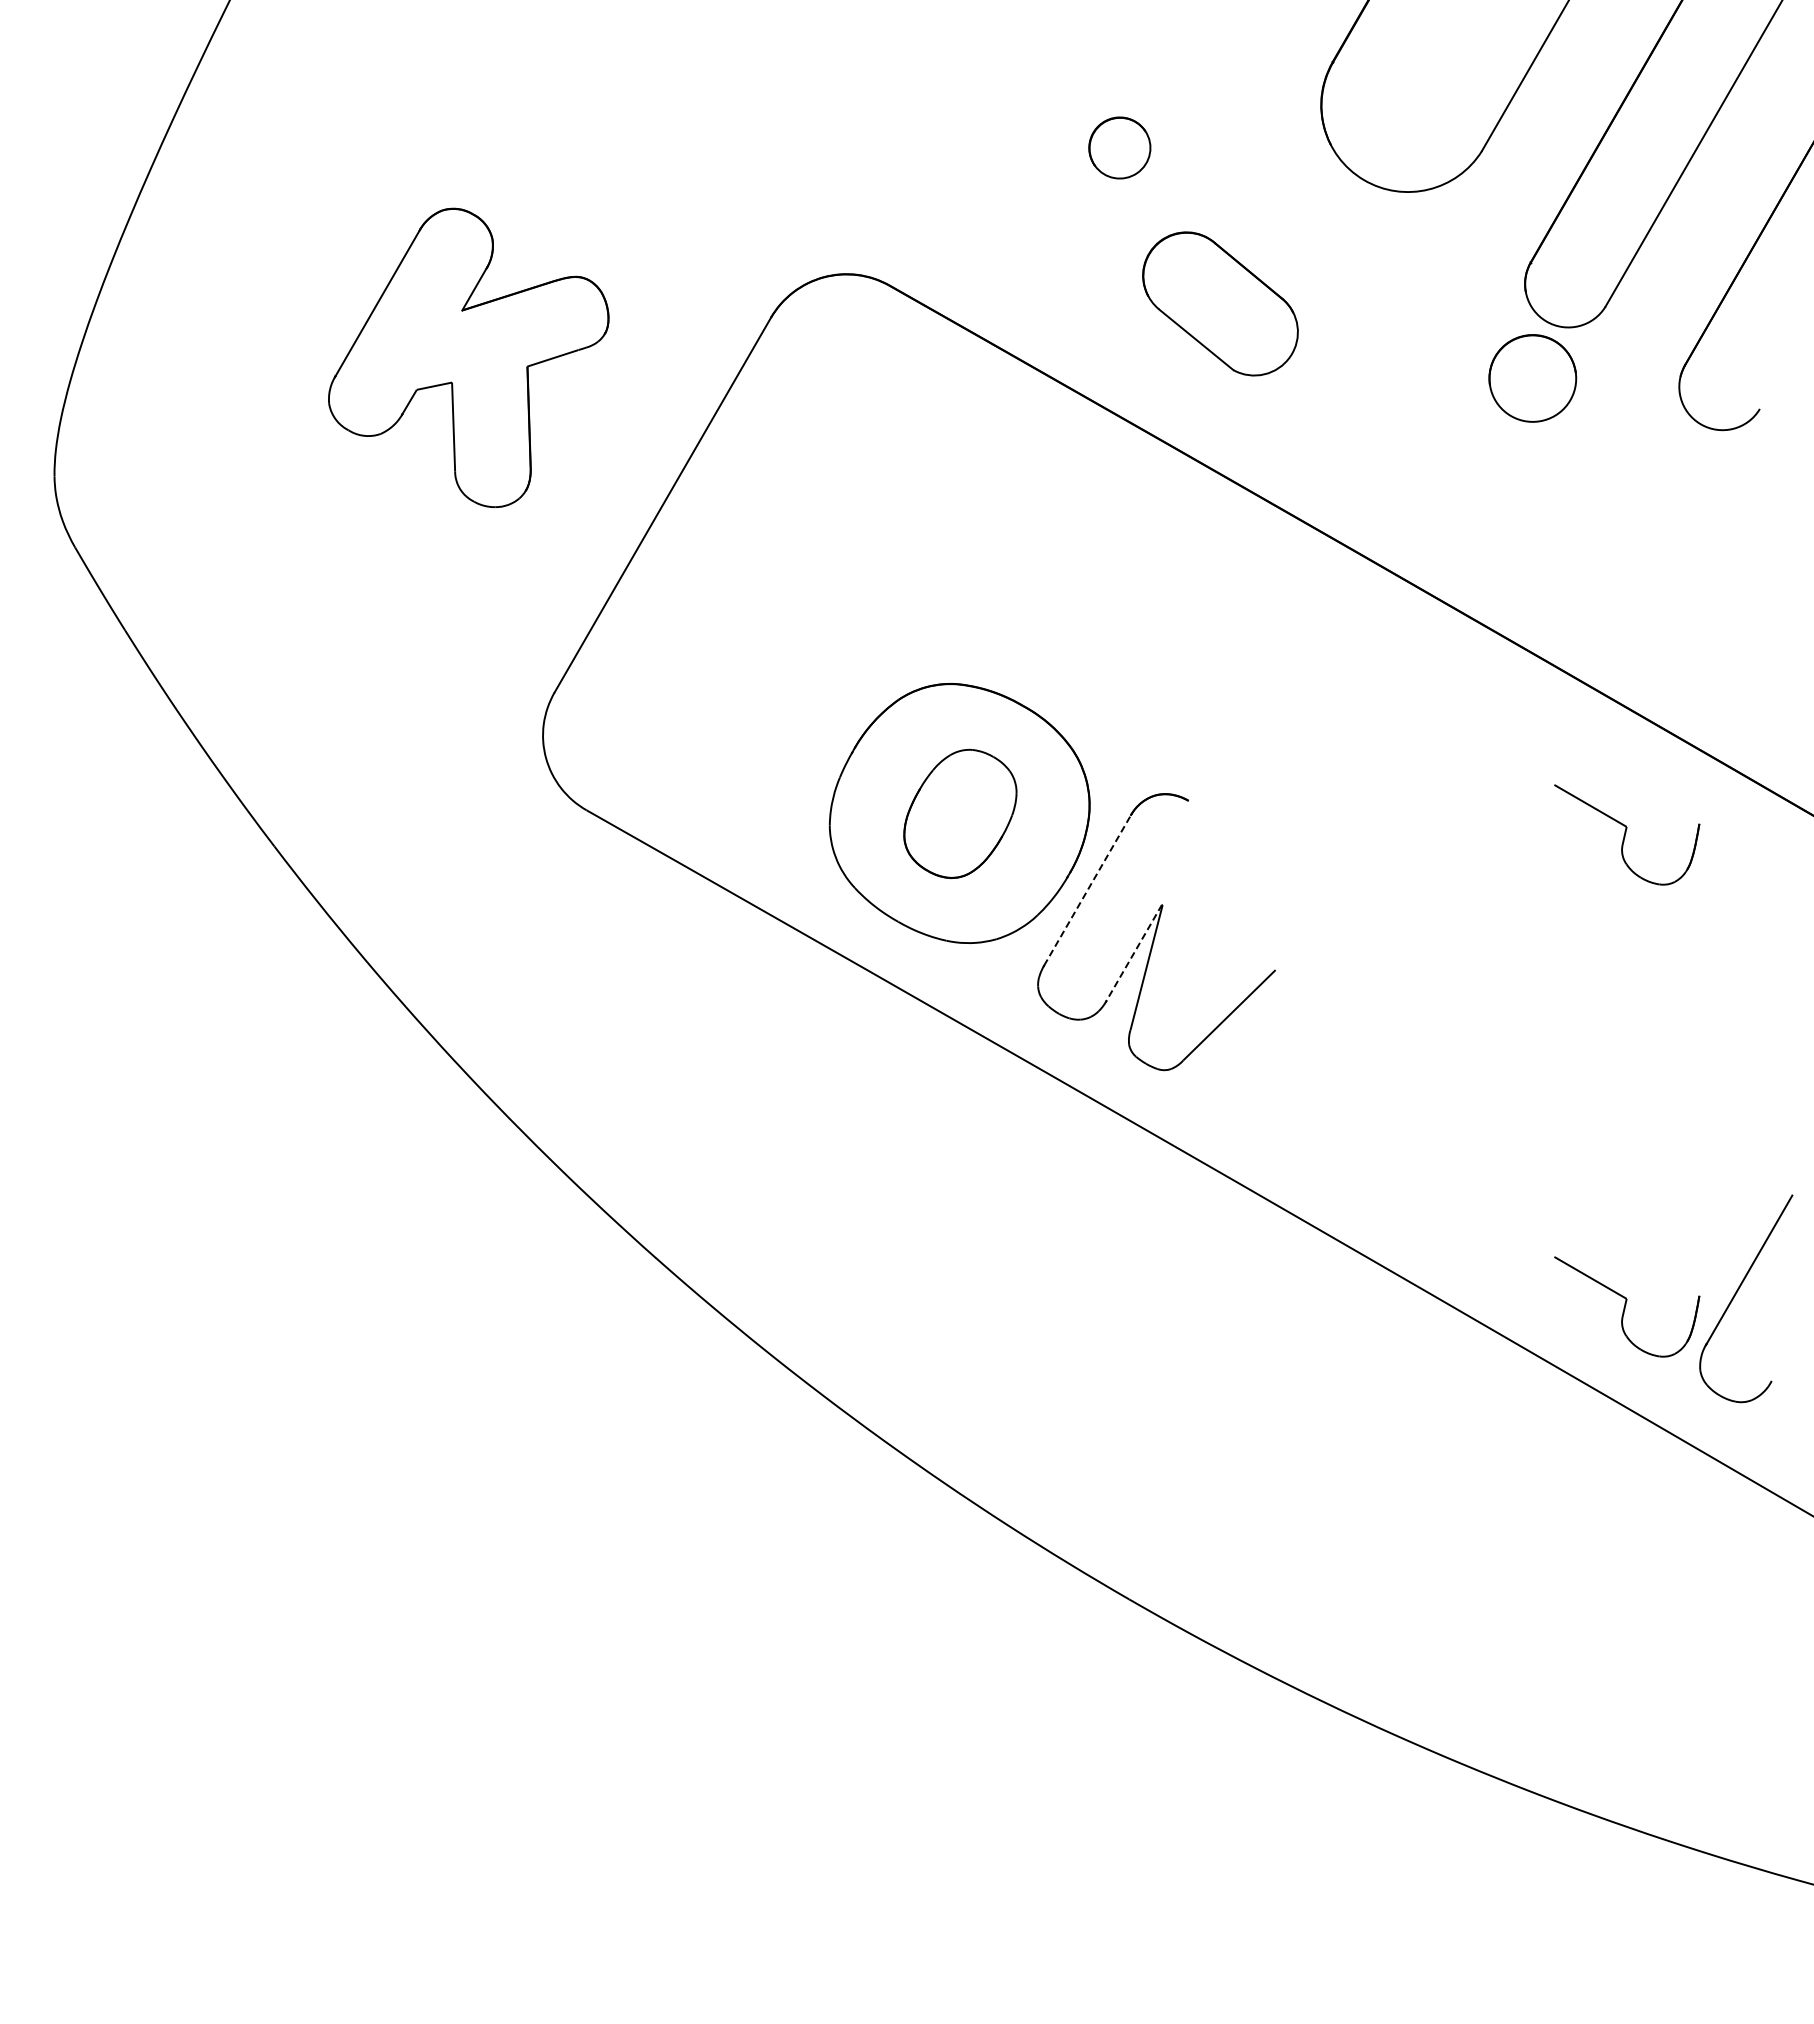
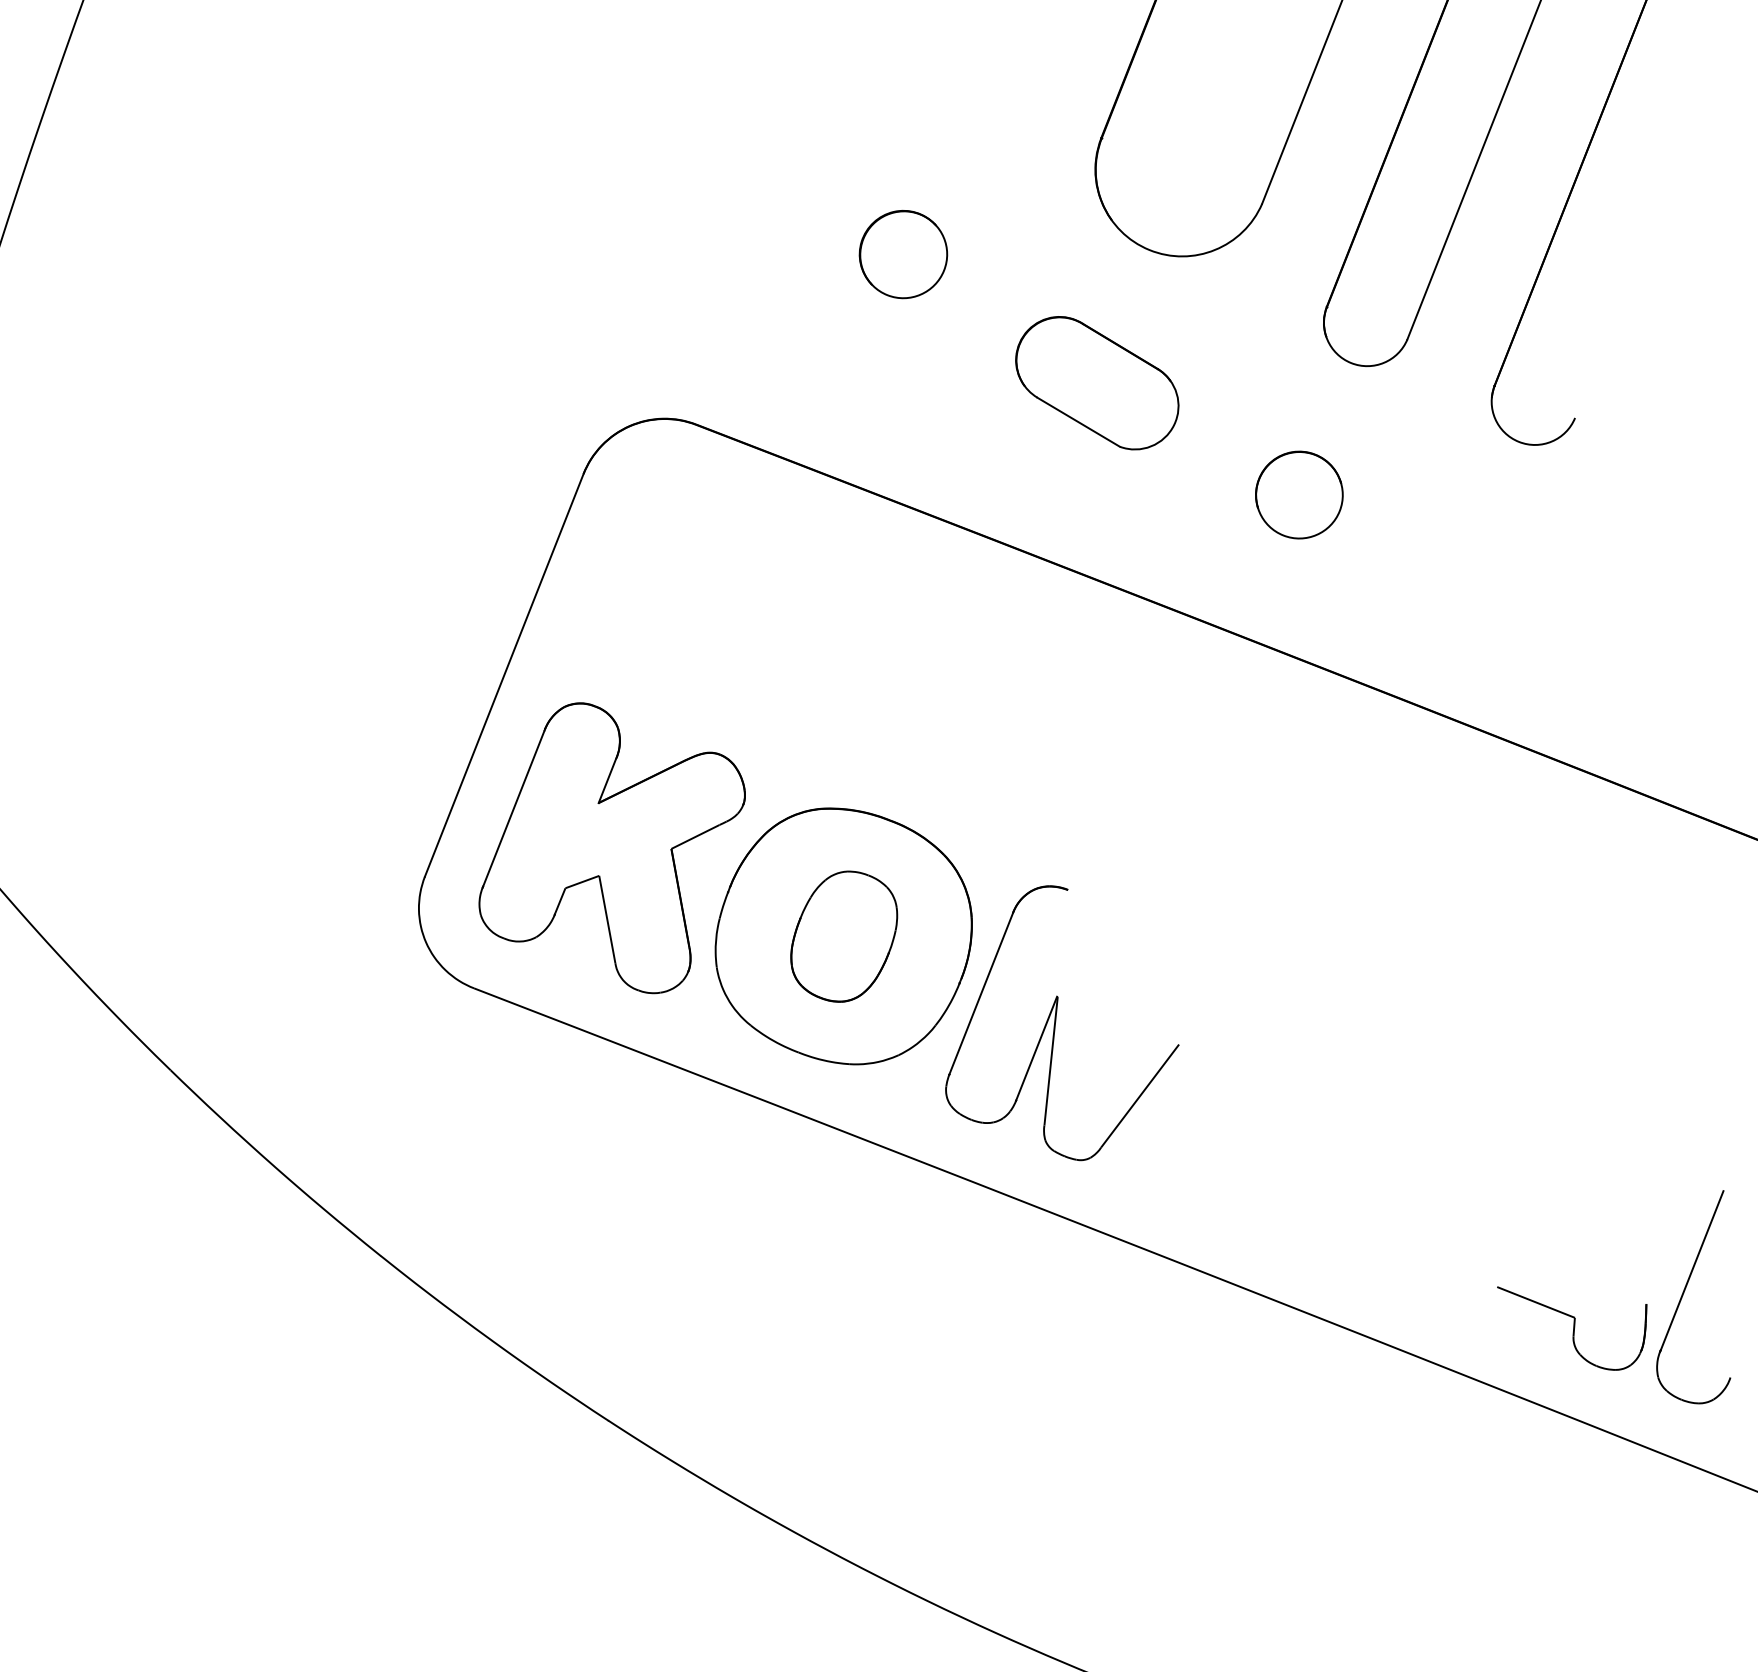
part: (1119, 147) -> (903, 254), size x1.43
part: (1220, 303) -> (1097, 382), moved
part: (468, 357) -> (611, 848), moved
part: (1532, 378) -> (1299, 495), moved
part: (1627, 834) -> (1507, 858), removed
line: (1087, 890) -> (981, 993), dashed -> solid
line: (1134, 953) -> (1037, 1048), dashed -> solid

